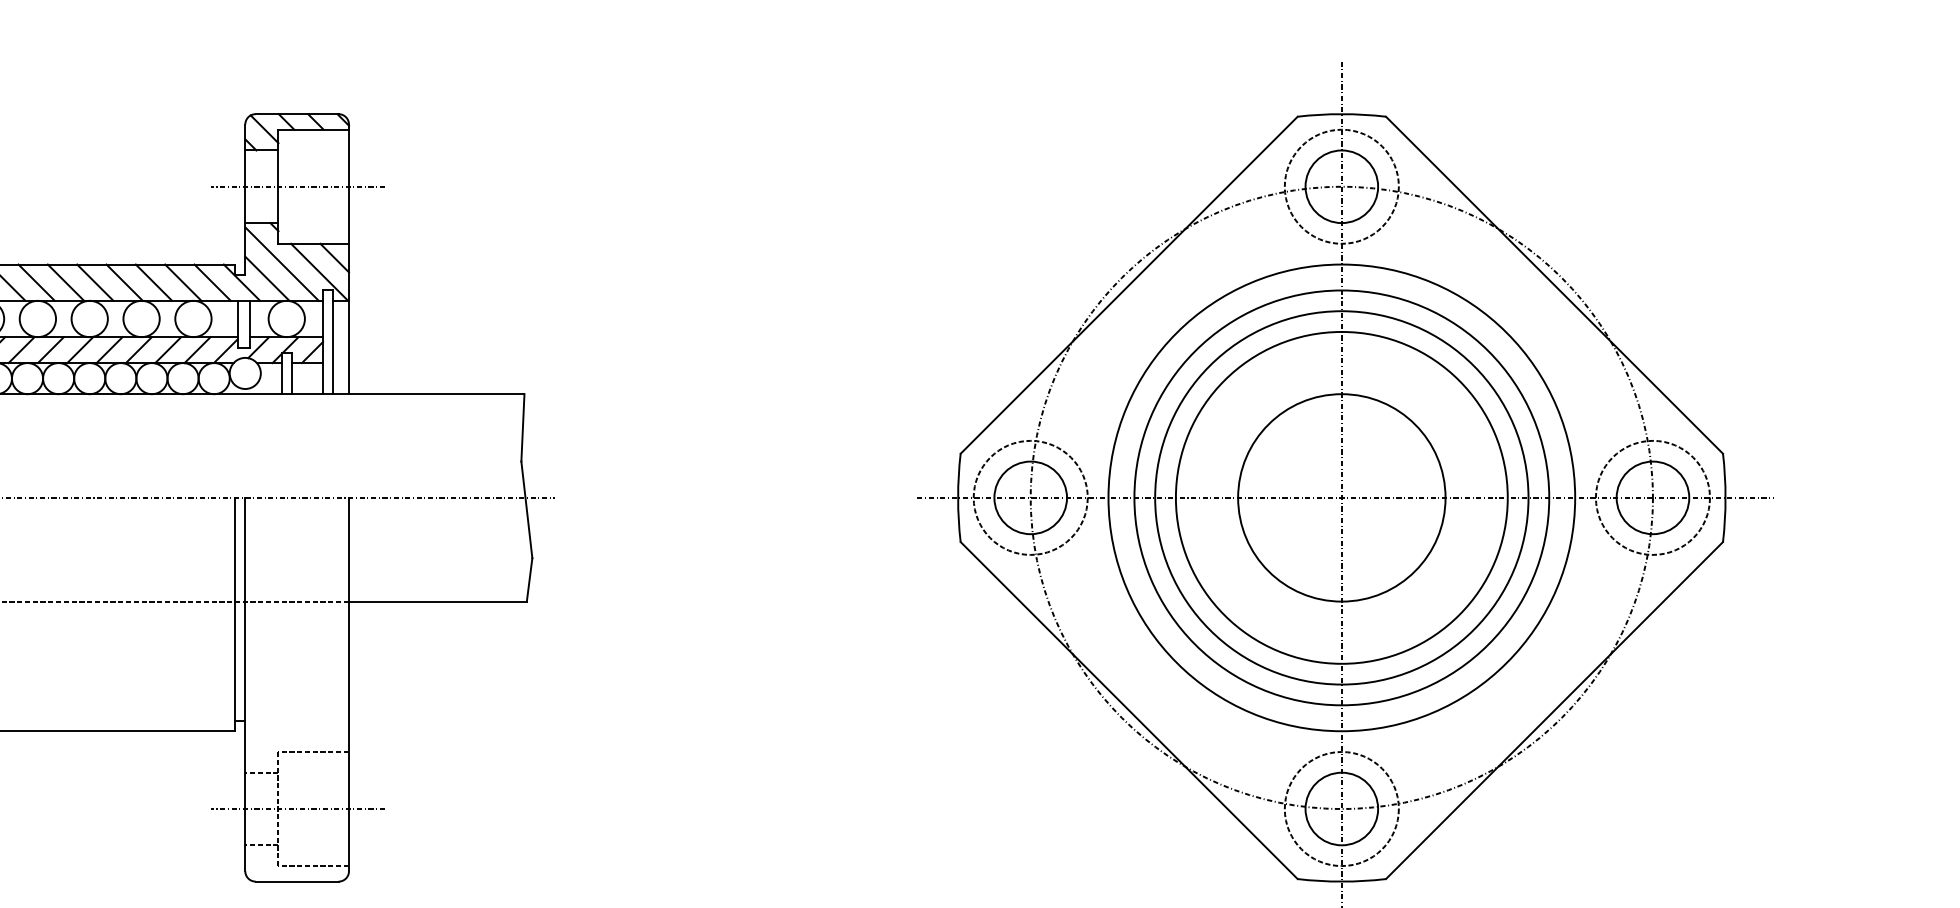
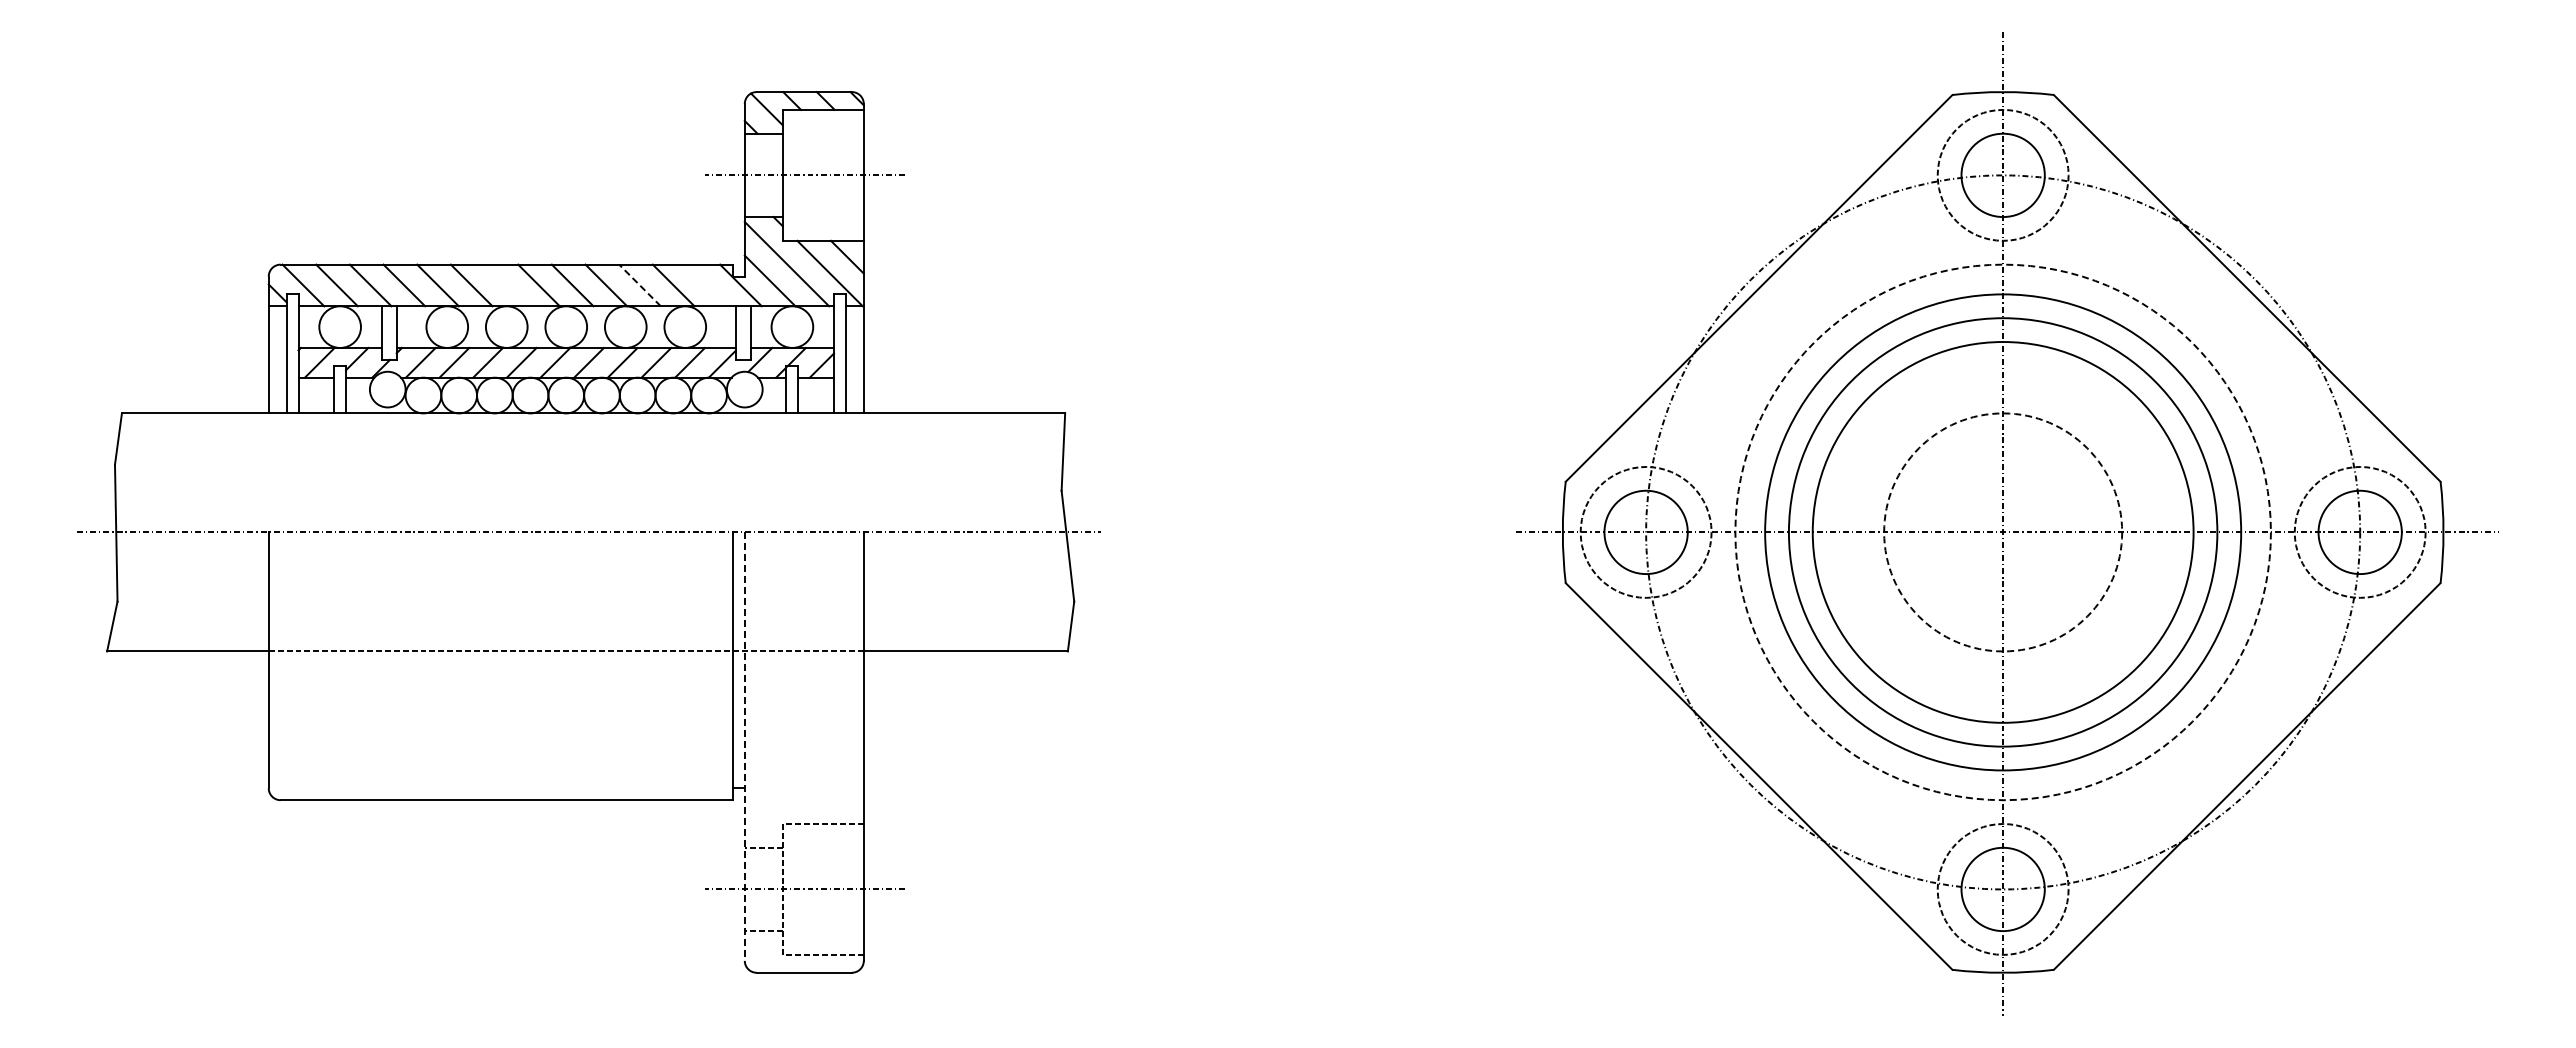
line: (36, 282) -> (505, 285), removed
line: (153, 282) -> (639, 285), solid -> dashed
line: (212, 282) -> (707, 285), removed
circle: (1341, 497) -> (2002, 532), solid -> dashed
circle: (1342, 497) -> (2003, 532), solid -> dashed
line: (245, 685) -> (744, 747), solid -> dashed

